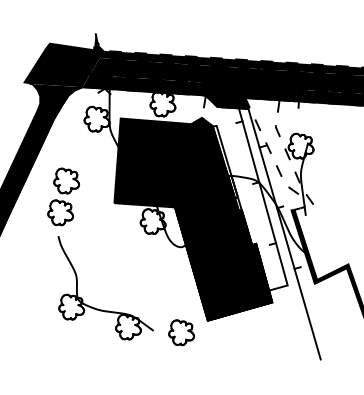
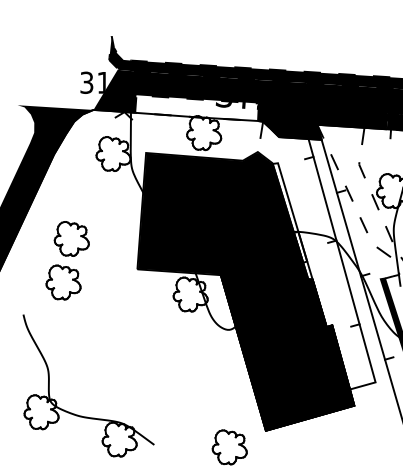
fill: (61, 64) -> (64, 78), removed
fill: (157, 85) -> (196, 107), removed
part: (98, 308) -> (78, 414), moved

